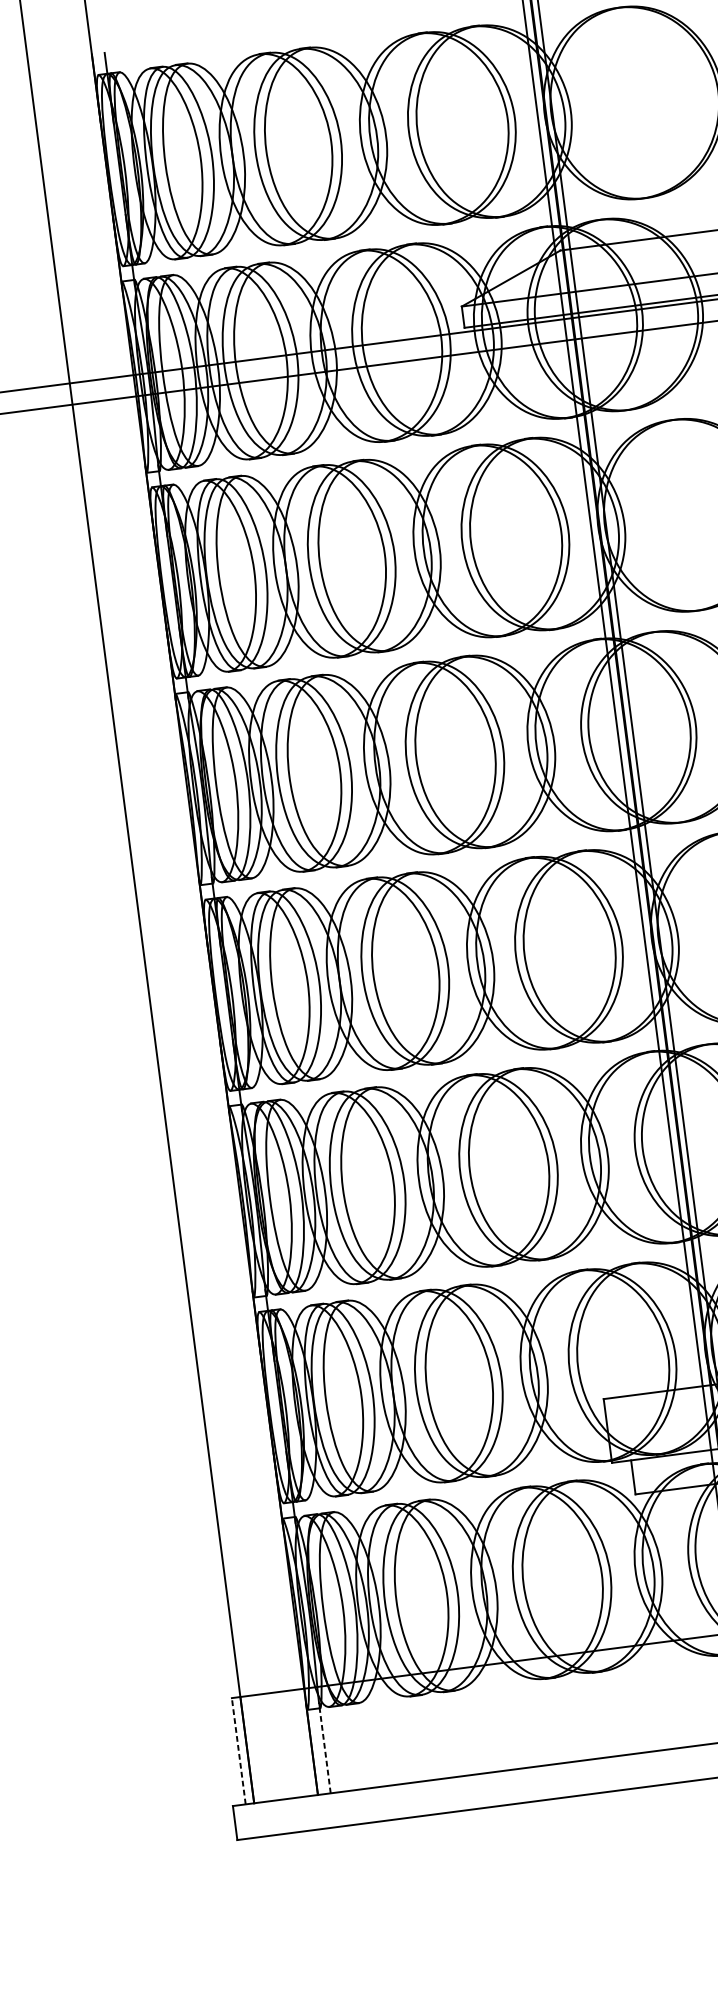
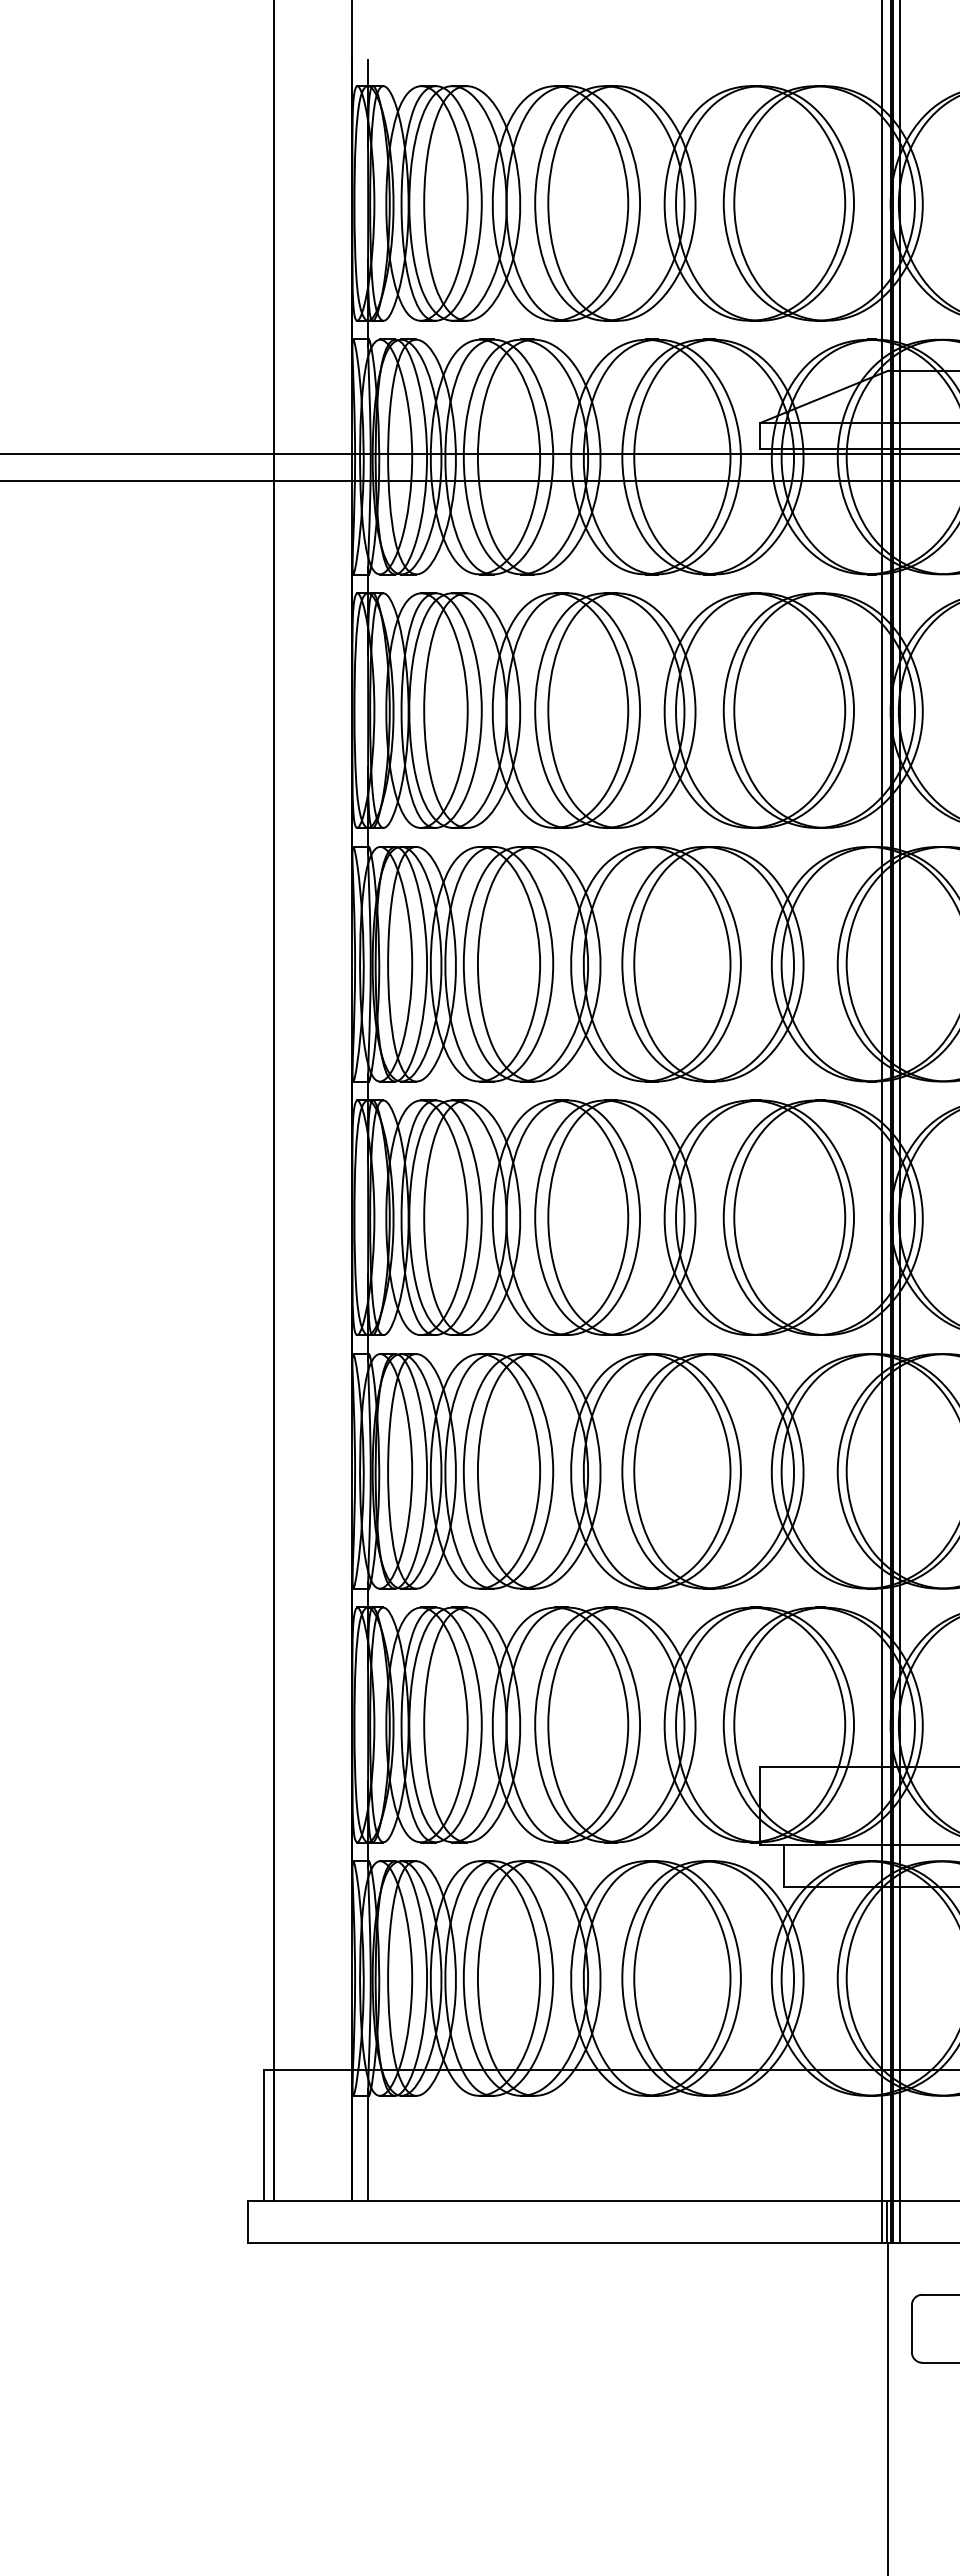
line: (325, 1747) -> (368, 2144), dashed -> solid
line: (238, 1750) -> (263, 2134), dashed -> solid

